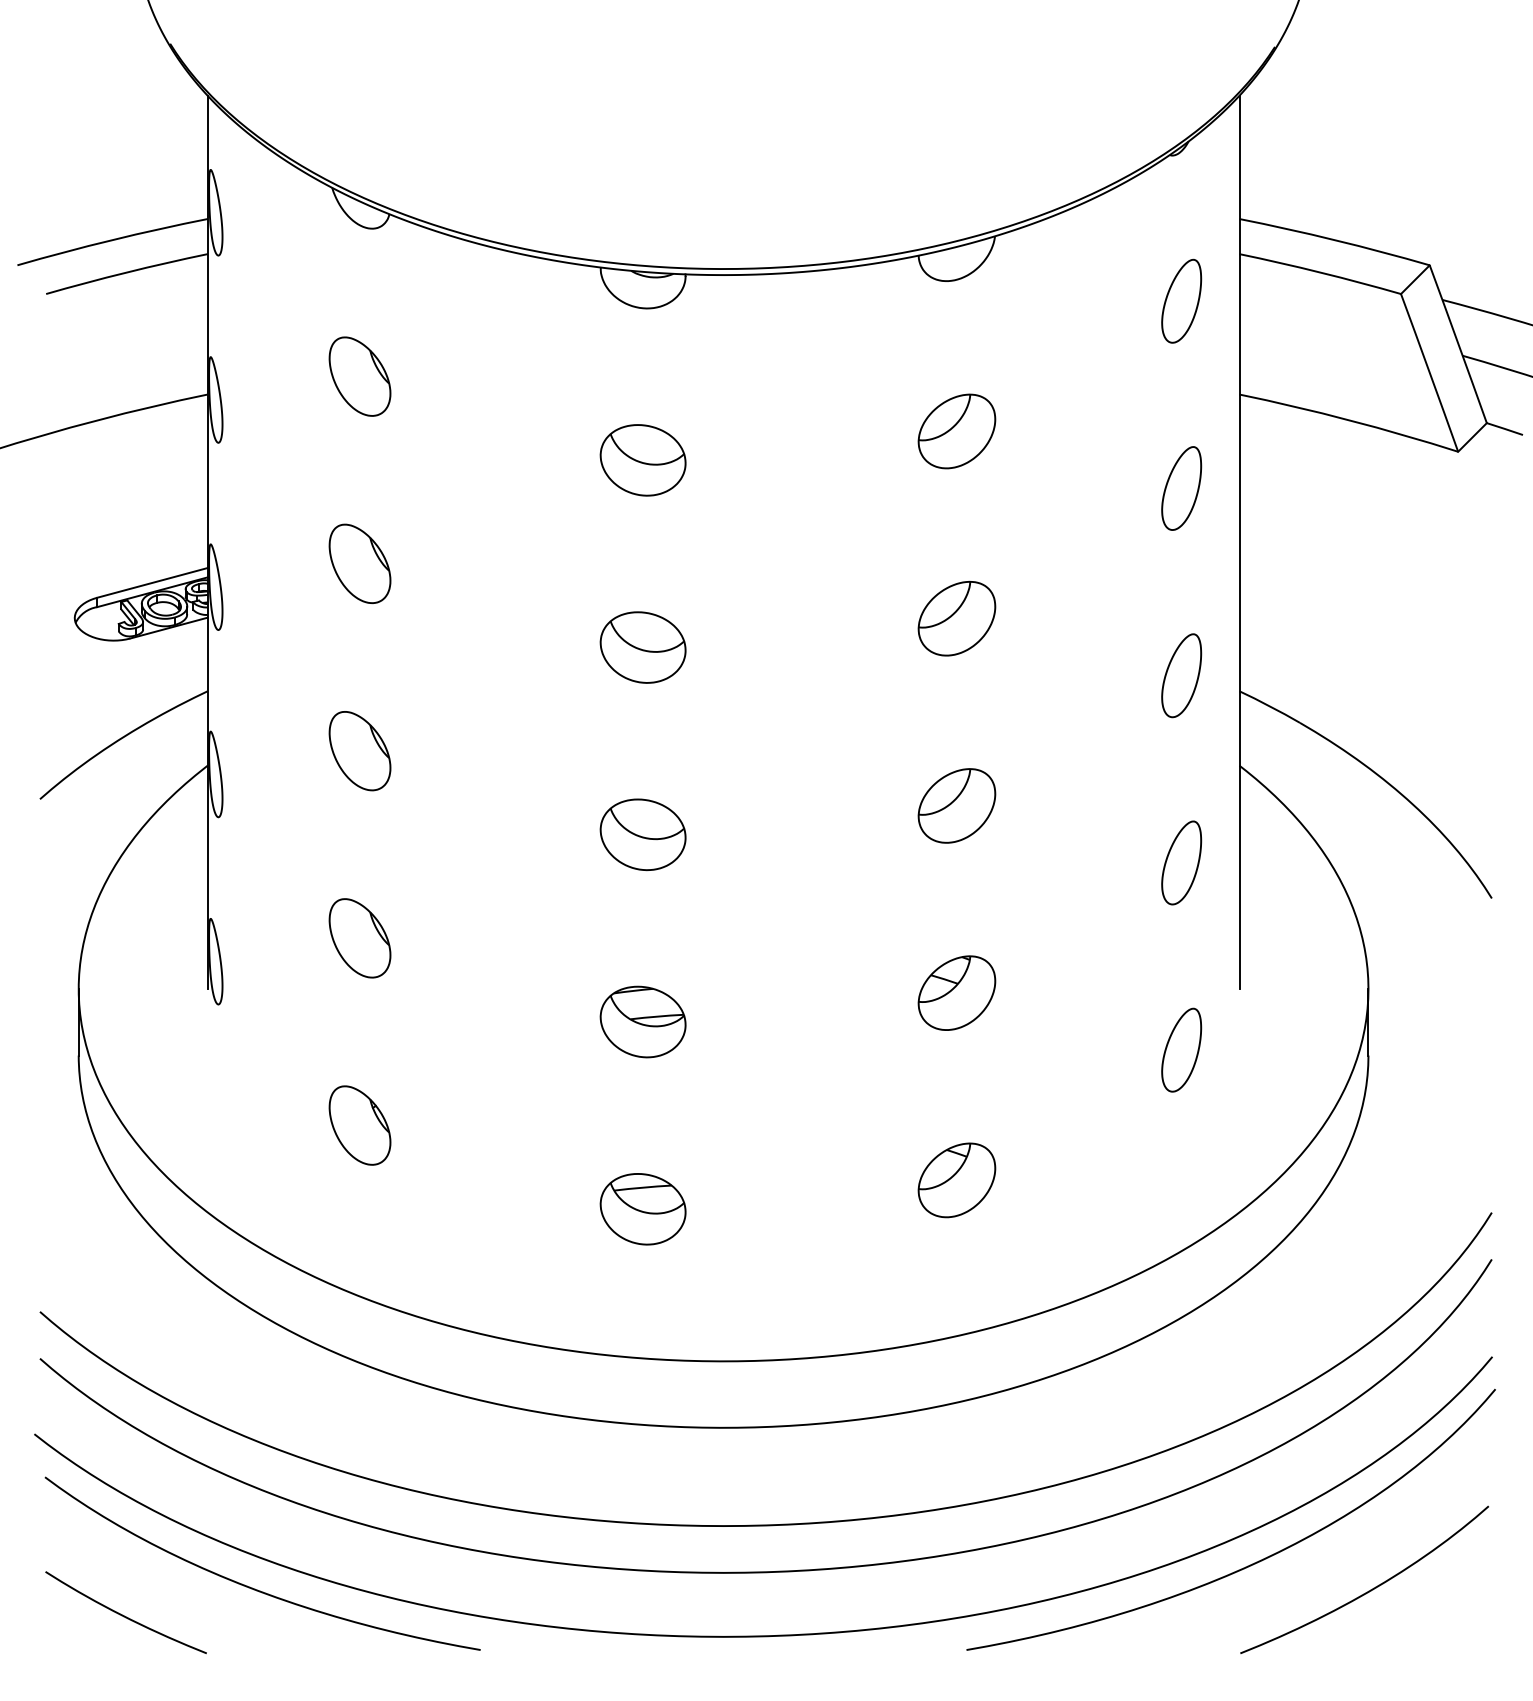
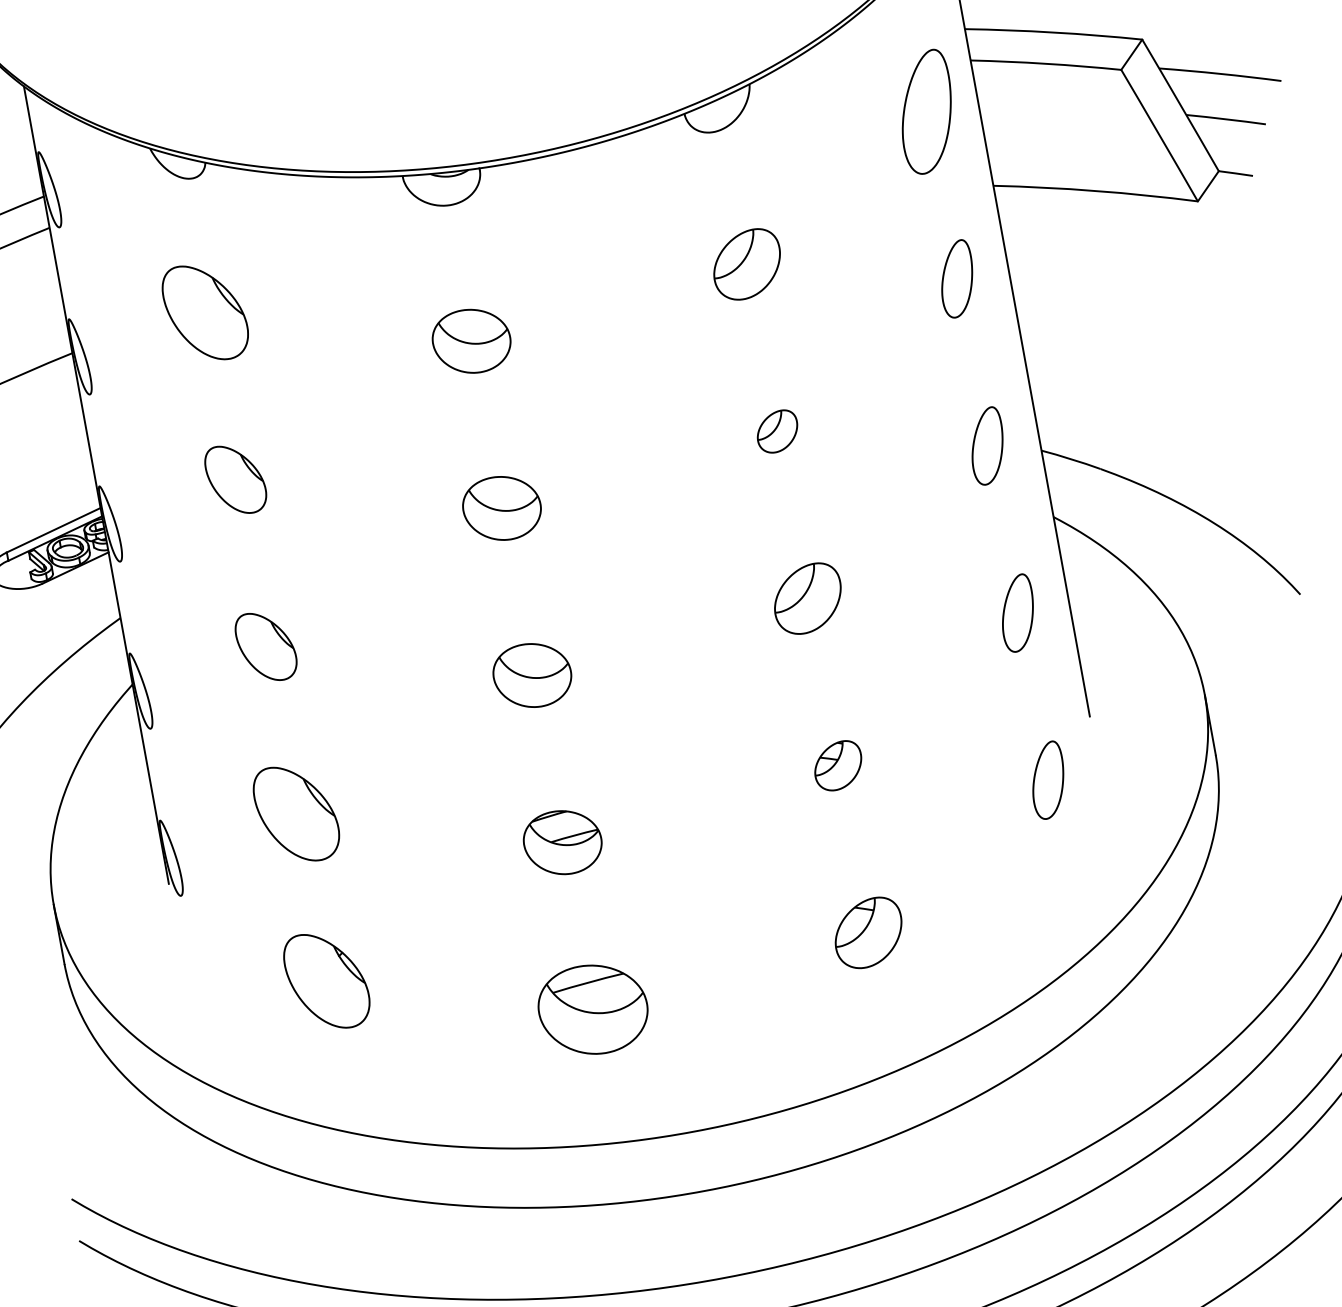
part: (1181, 300) -> (926, 111), size x1.6
part: (359, 376) -> (205, 312), size x1.4
part: (956, 618) -> (777, 431), size x0.6
part: (359, 938) -> (296, 814), size x1.4
part: (956, 992) -> (837, 765), size x0.7
part: (359, 1125) -> (326, 980), size x1.4
part: (642, 1209) -> (592, 1010), size x1.4

